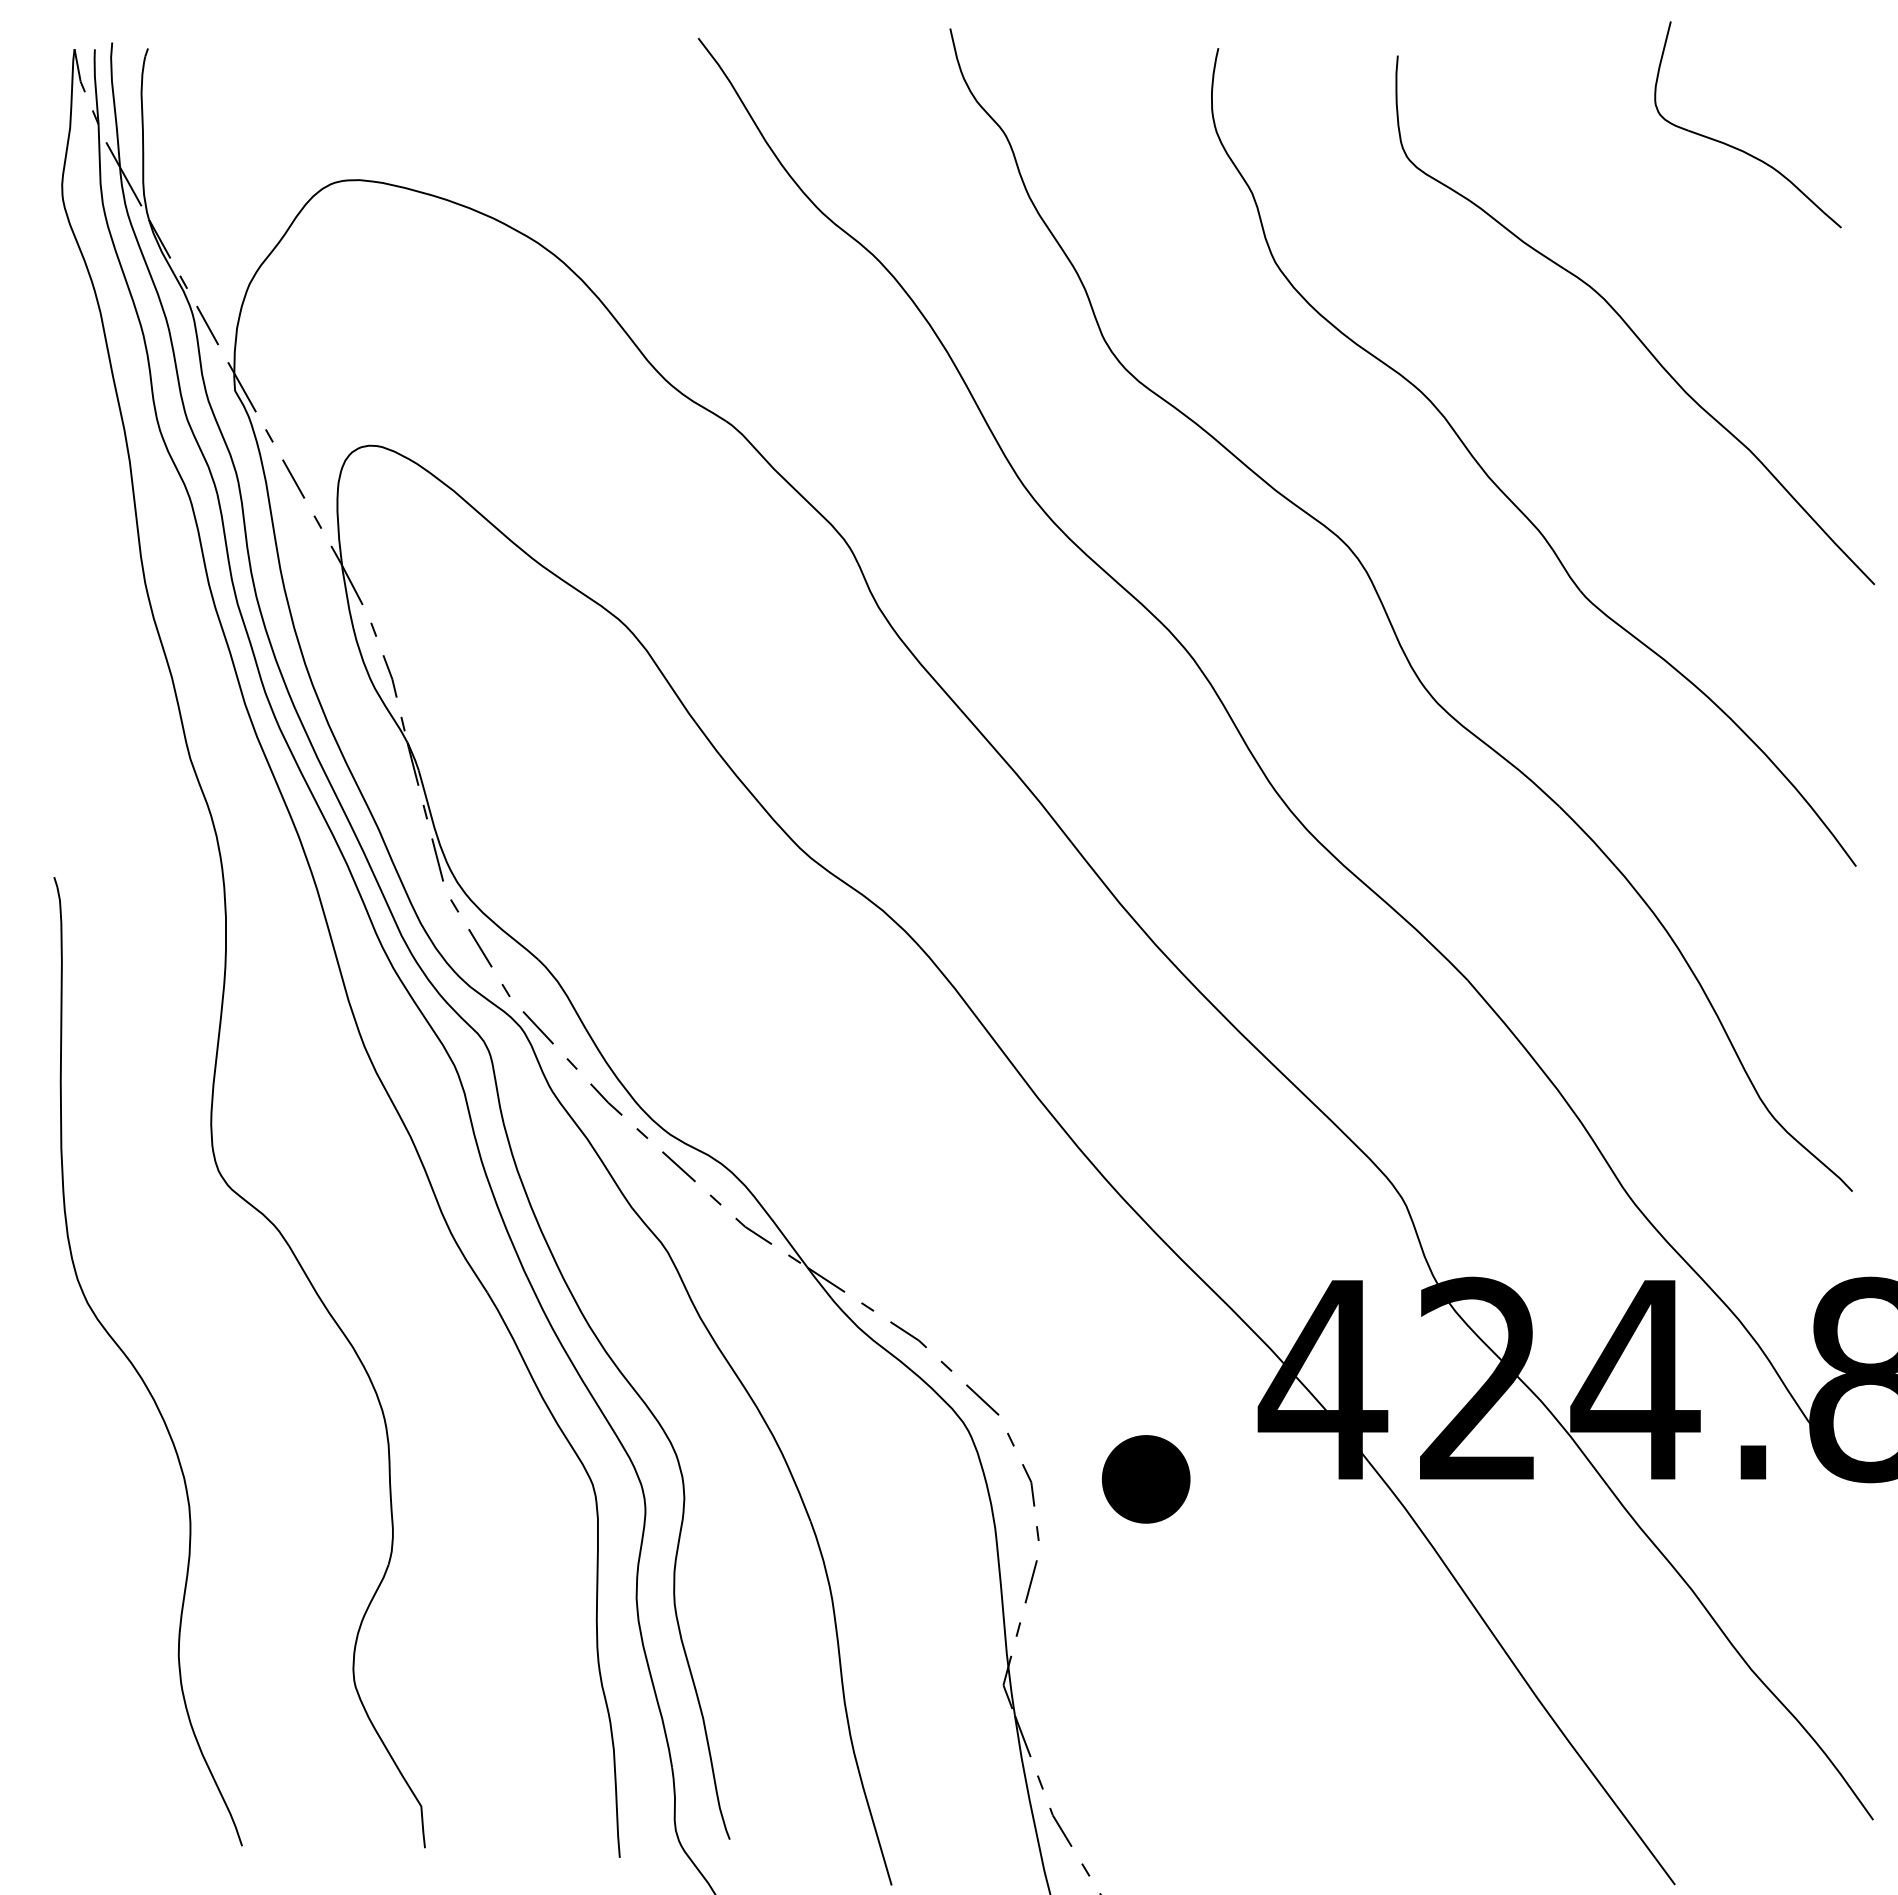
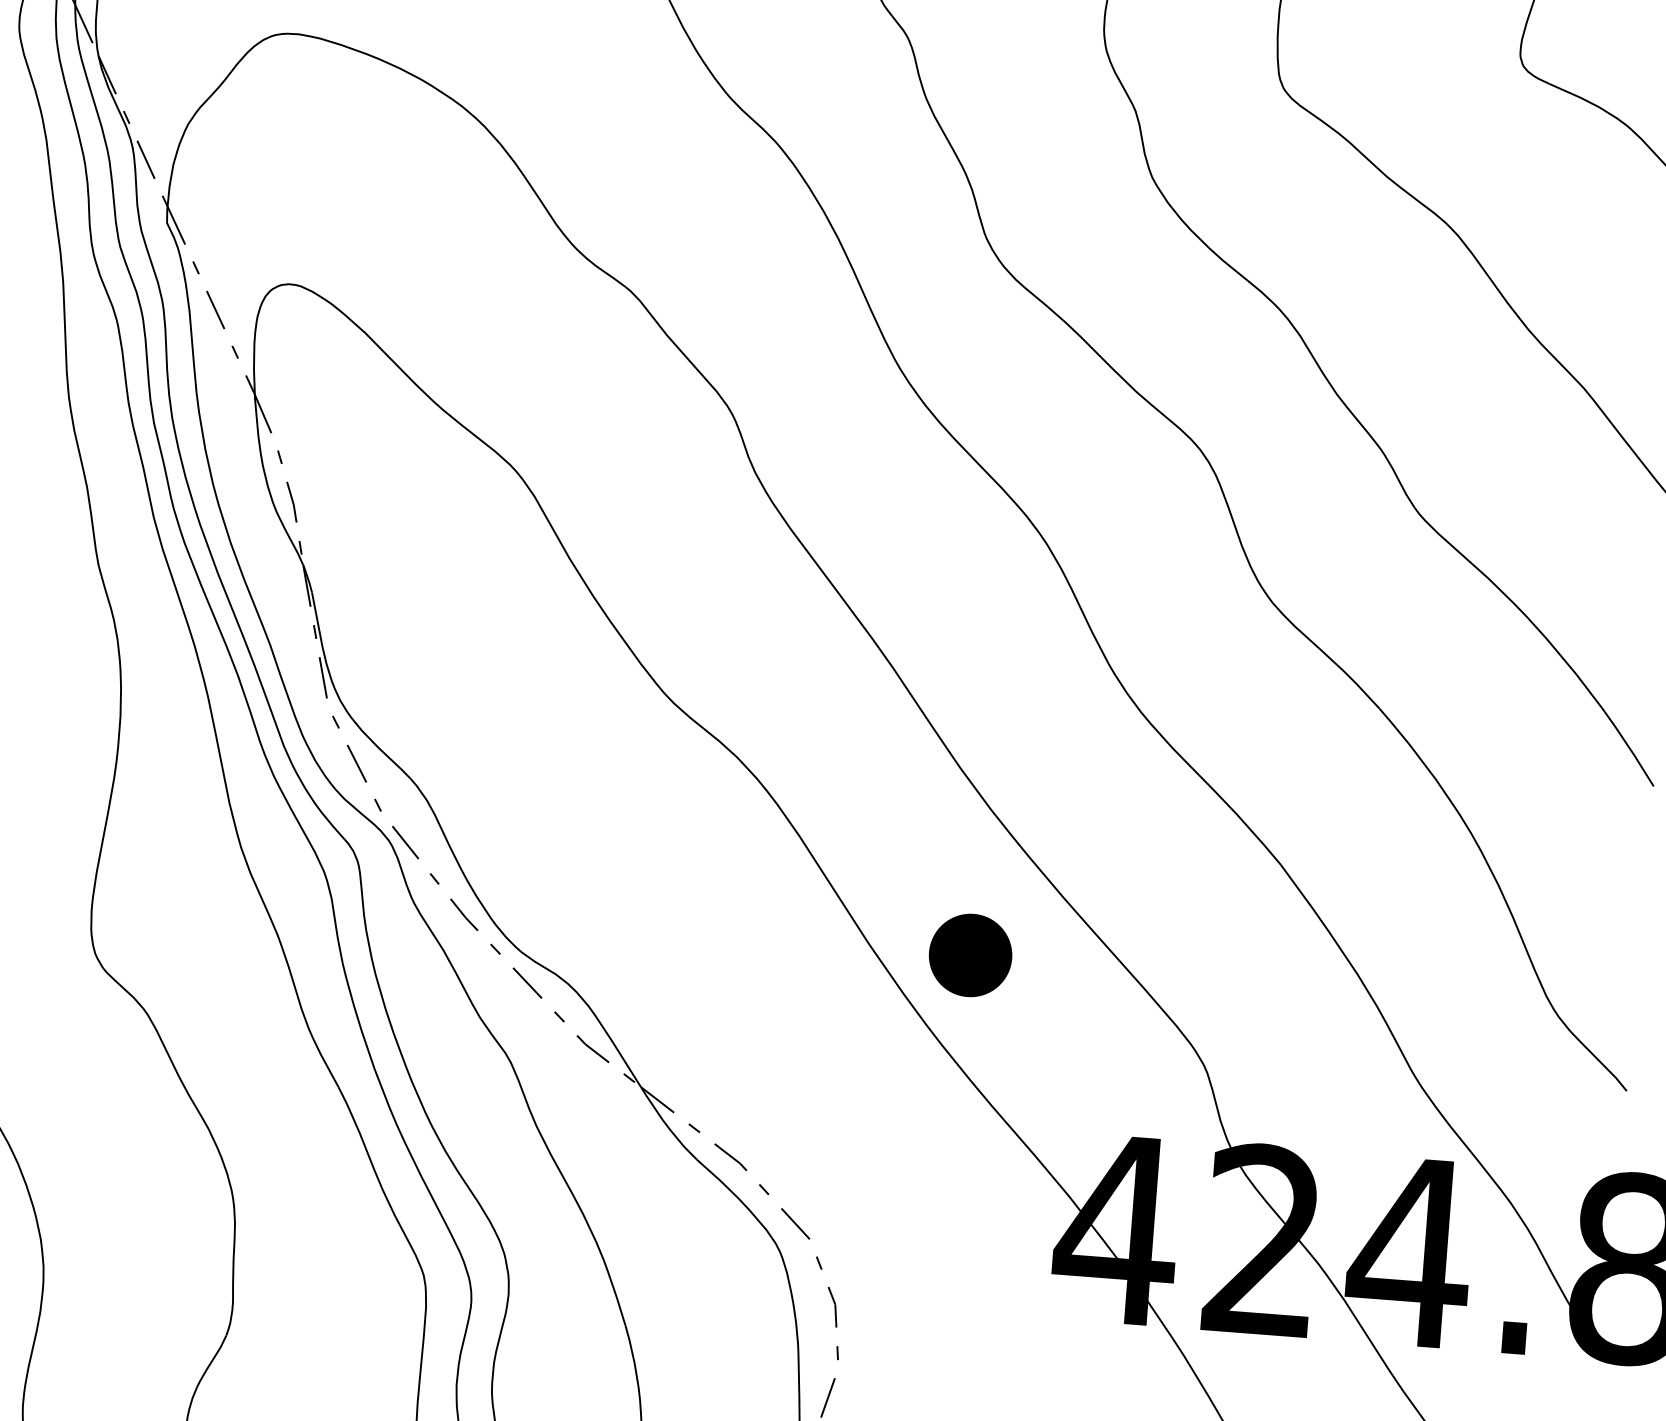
part: (1146, 1479) -> (970, 955), moved

